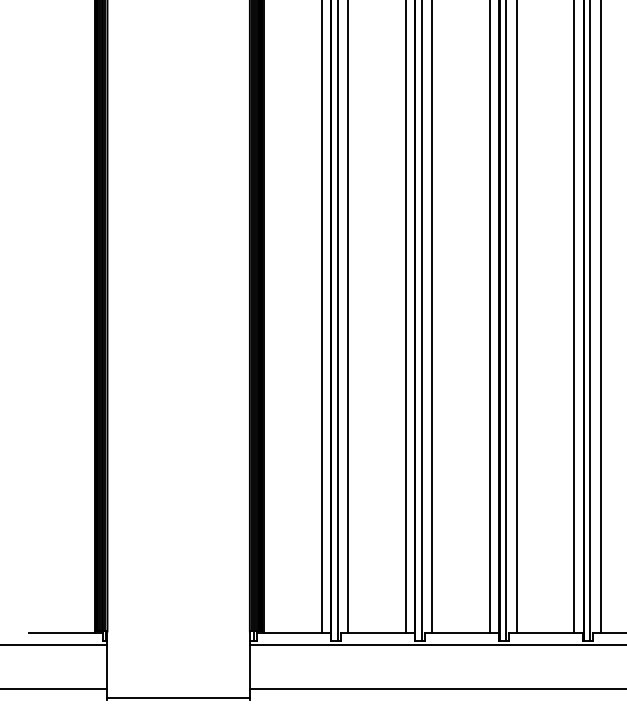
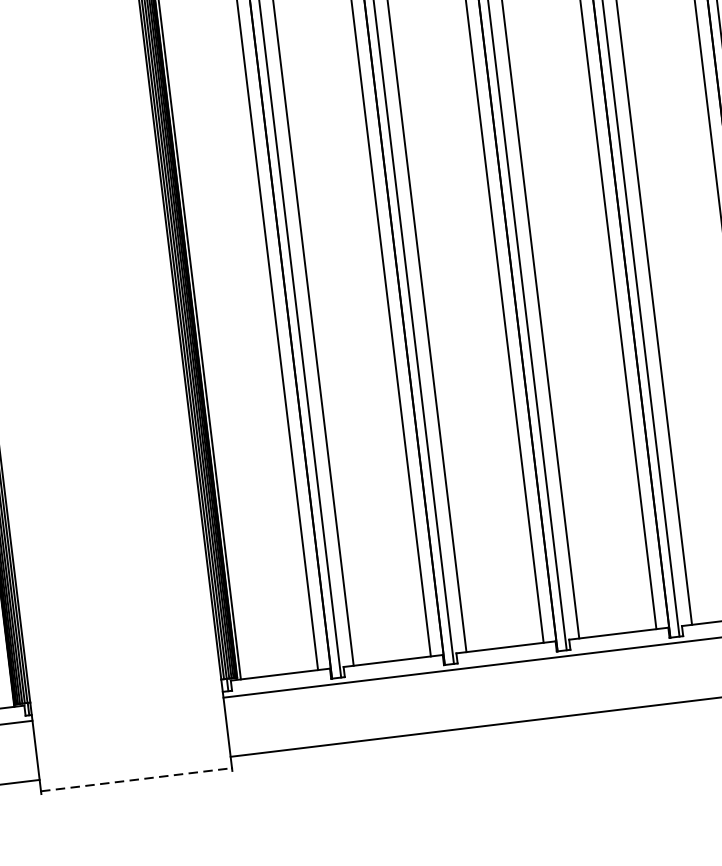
line: (179, 697) -> (137, 779), solid -> dashed

